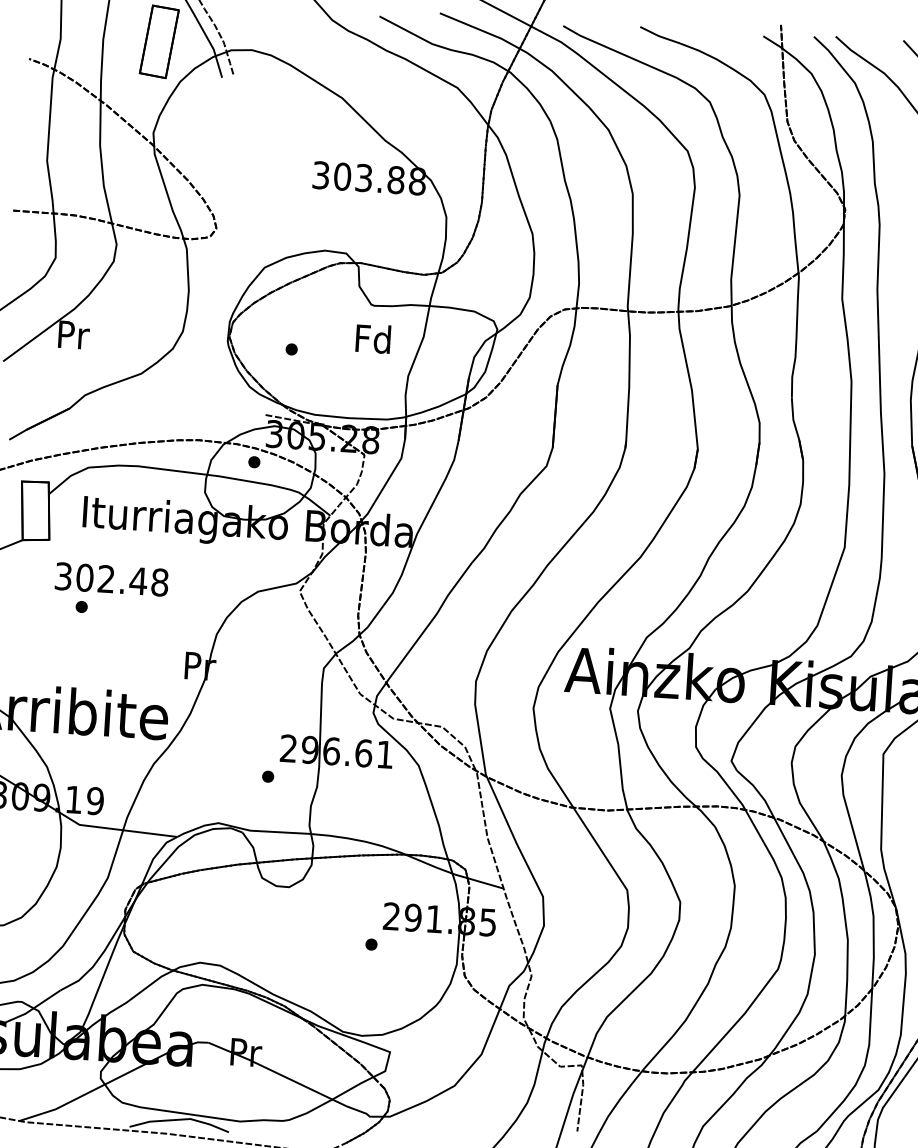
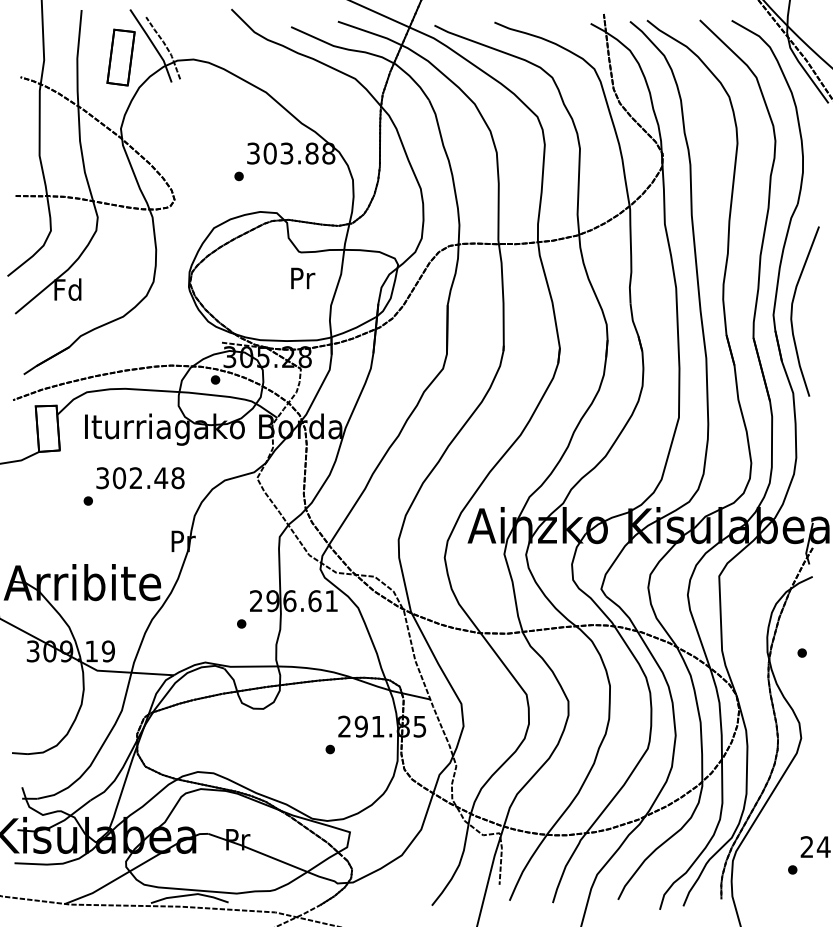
text: (72, 334) -> (67, 289), Pr -> Fd
text: (372, 339) -> (301, 278), Fd -> Pr
part: (290, 349) -> (238, 176), moved
text: (111, 579) -> (140, 478), moved

